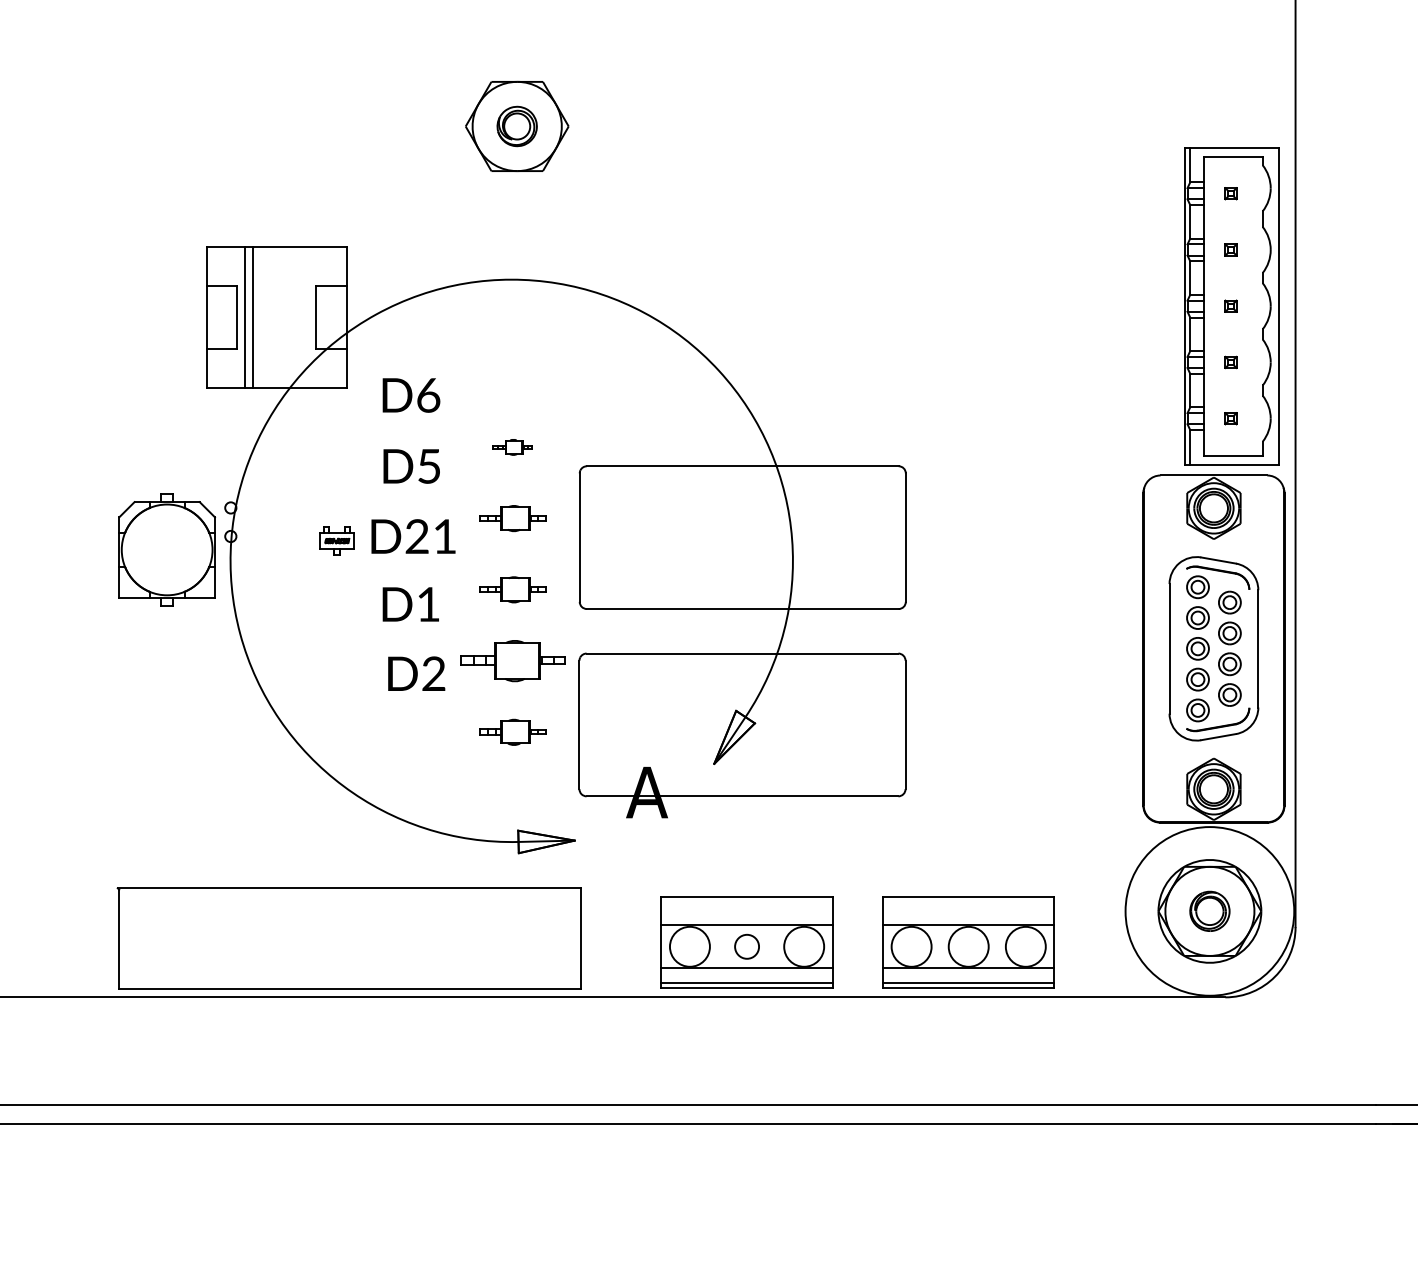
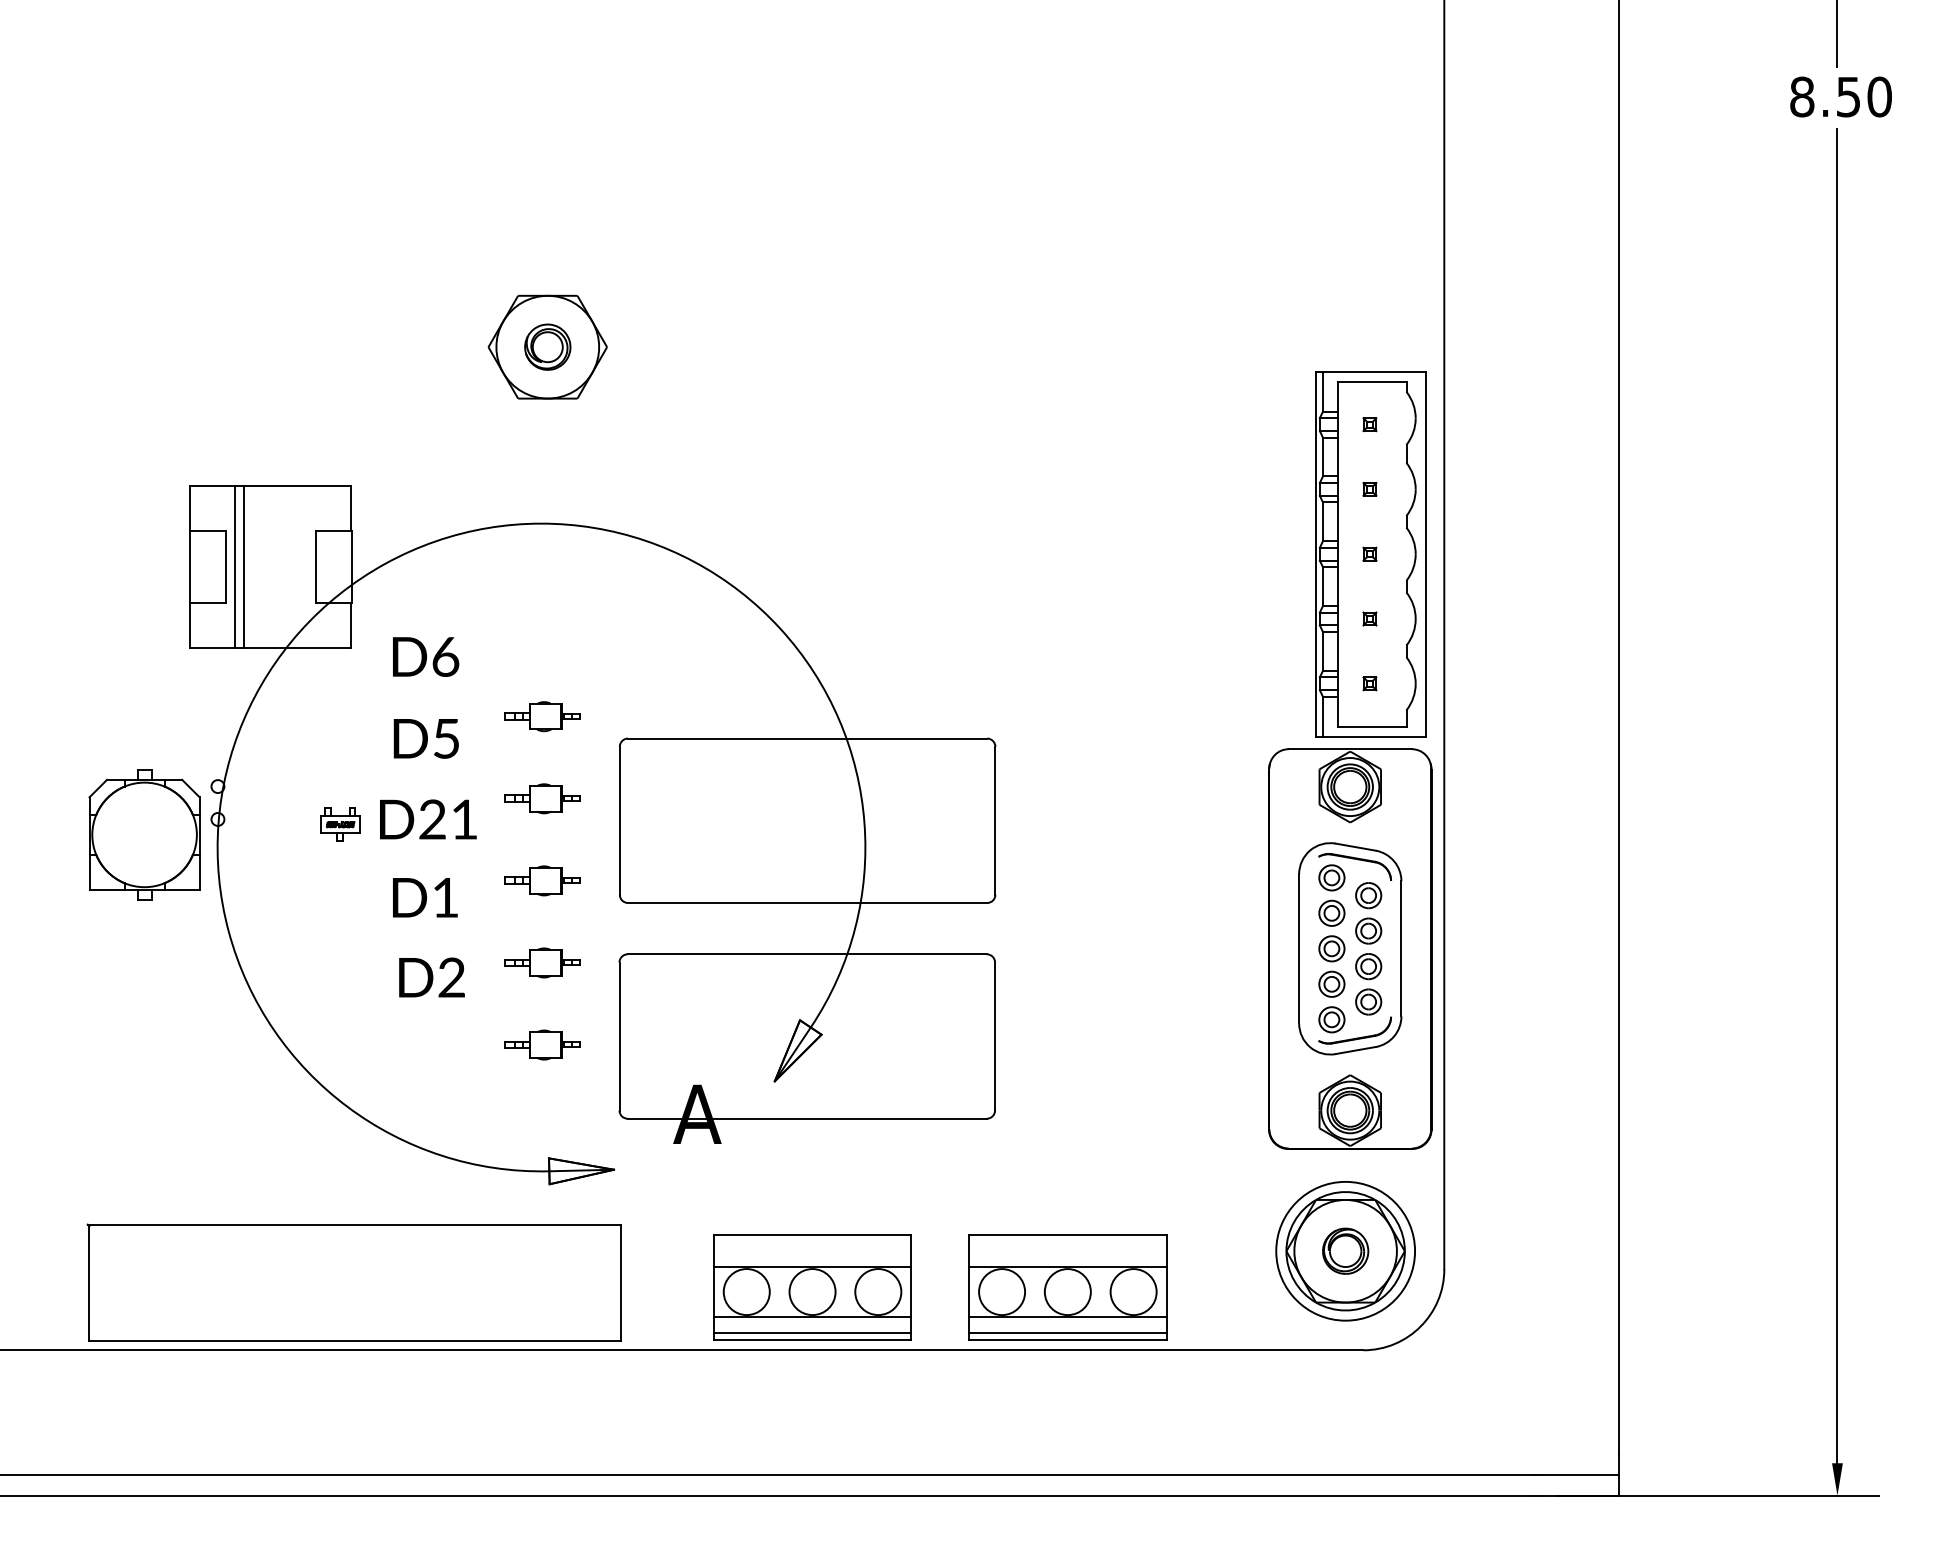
part: (512, 447) -> (542, 716), size x1.67
part: (512, 660) -> (542, 962), size x0.62
circle: (1209, 910) -> (1345, 1250), size x0.71
circle: (747, 947) -> (812, 1292), size x1.67

